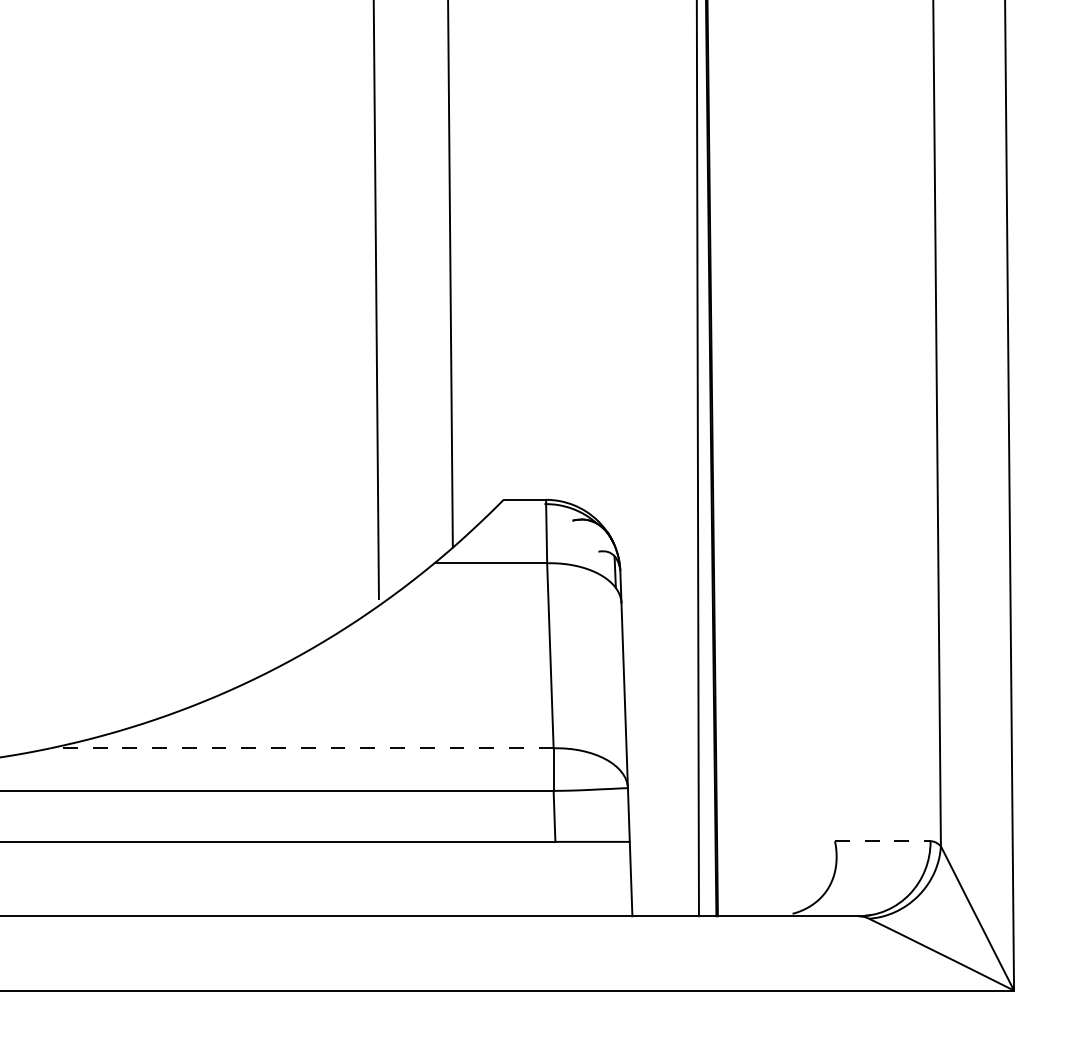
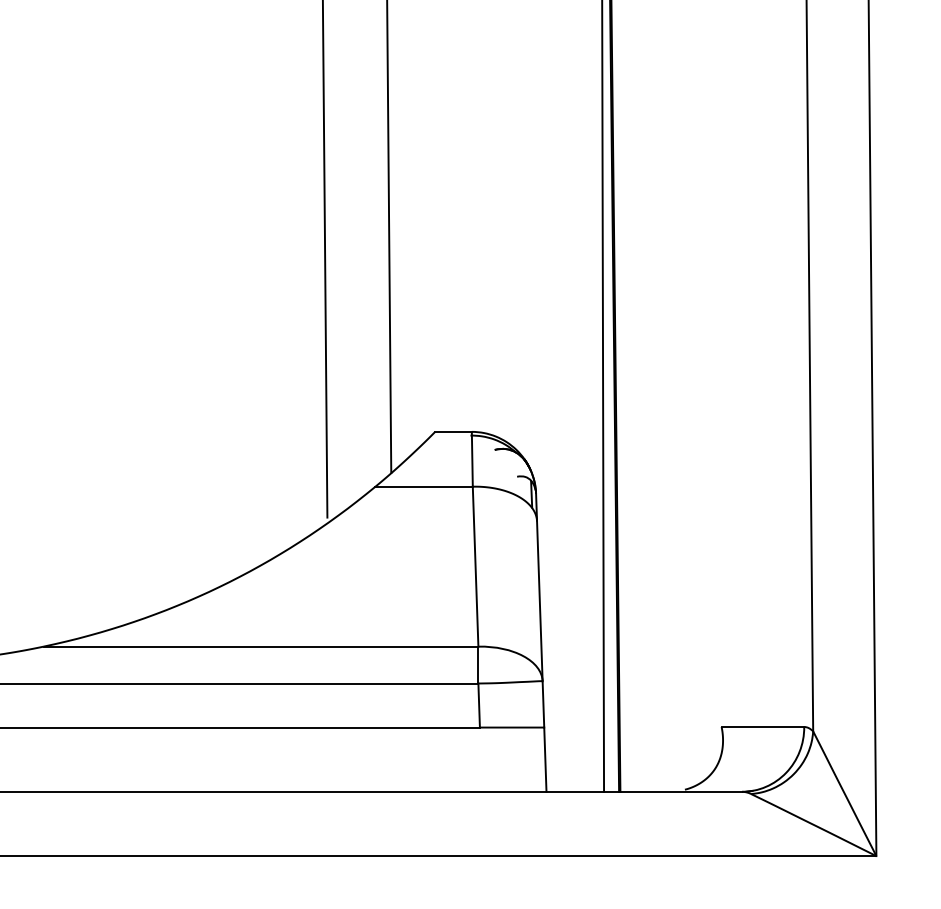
line: (301, 748) -> (260, 646), dashed -> solid
line: (883, 840) -> (763, 726), dashed -> solid

